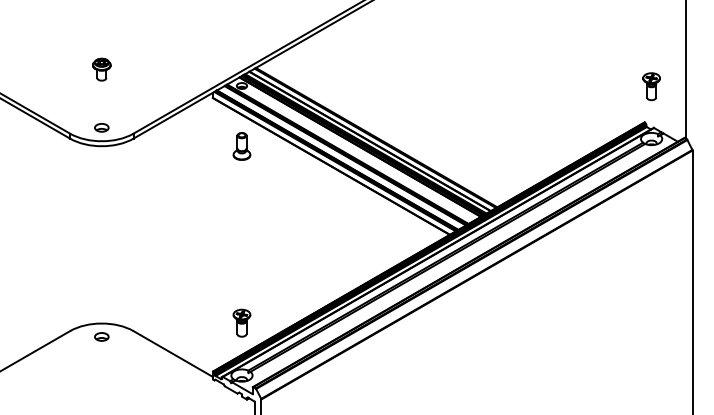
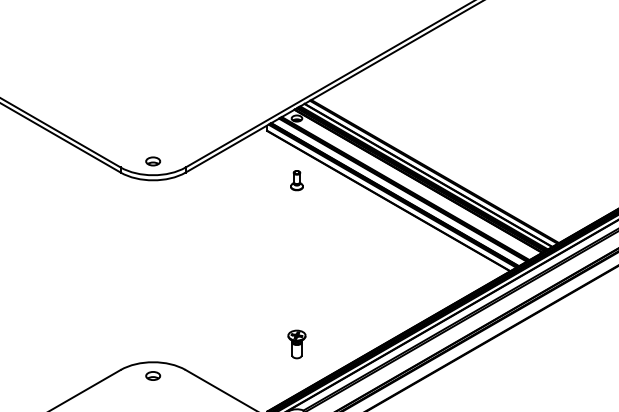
part: (101, 69) -> (152, 101), removed
part: (241, 146) -> (296, 180), size x0.7
part: (241, 322) -> (296, 343), moved

